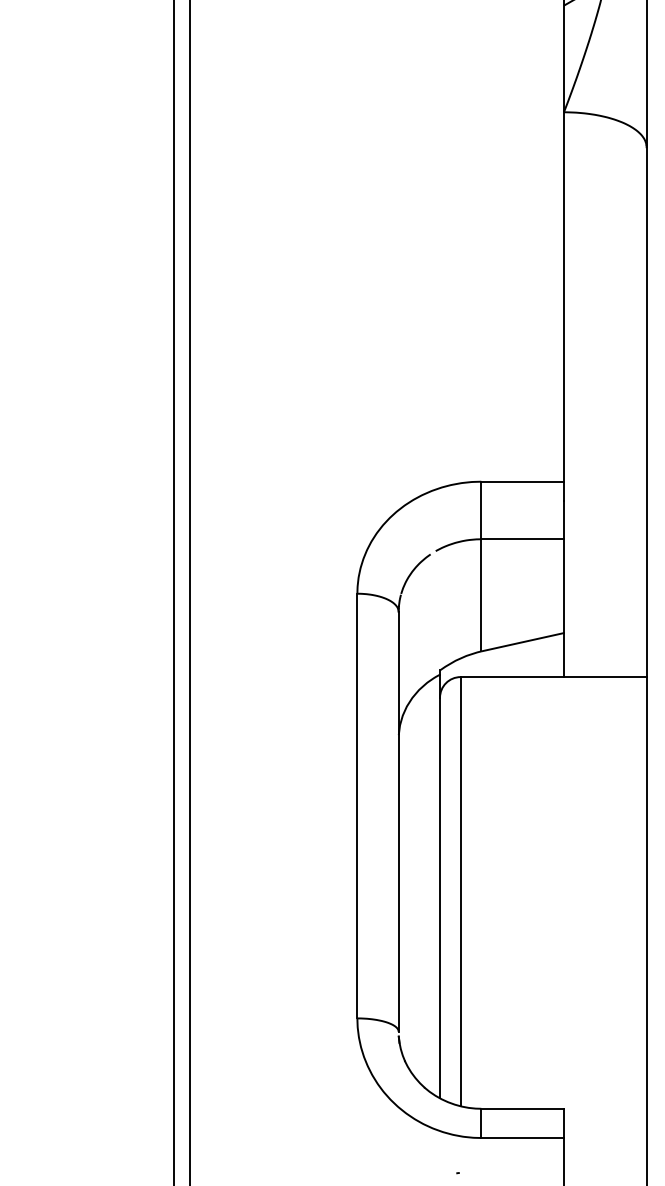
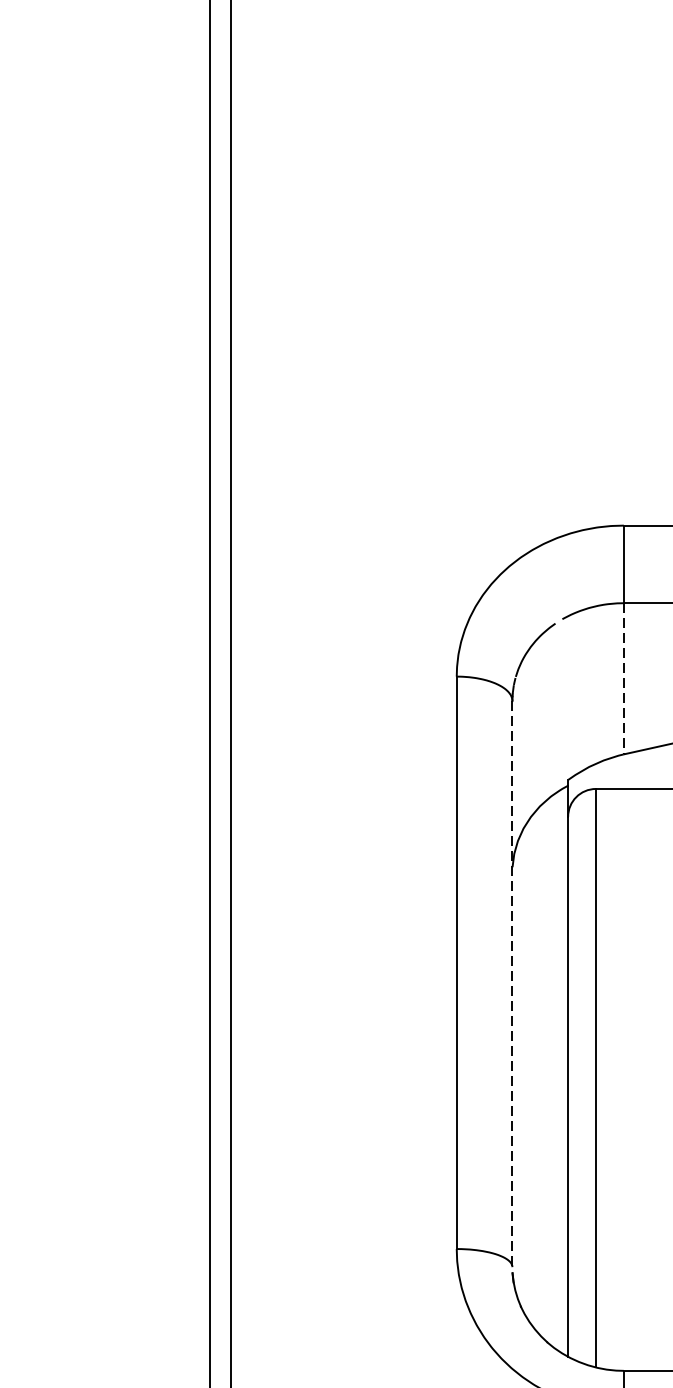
line: (481, 595) -> (624, 678), solid -> dashed
line: (398, 821) -> (512, 983), solid -> dashed

